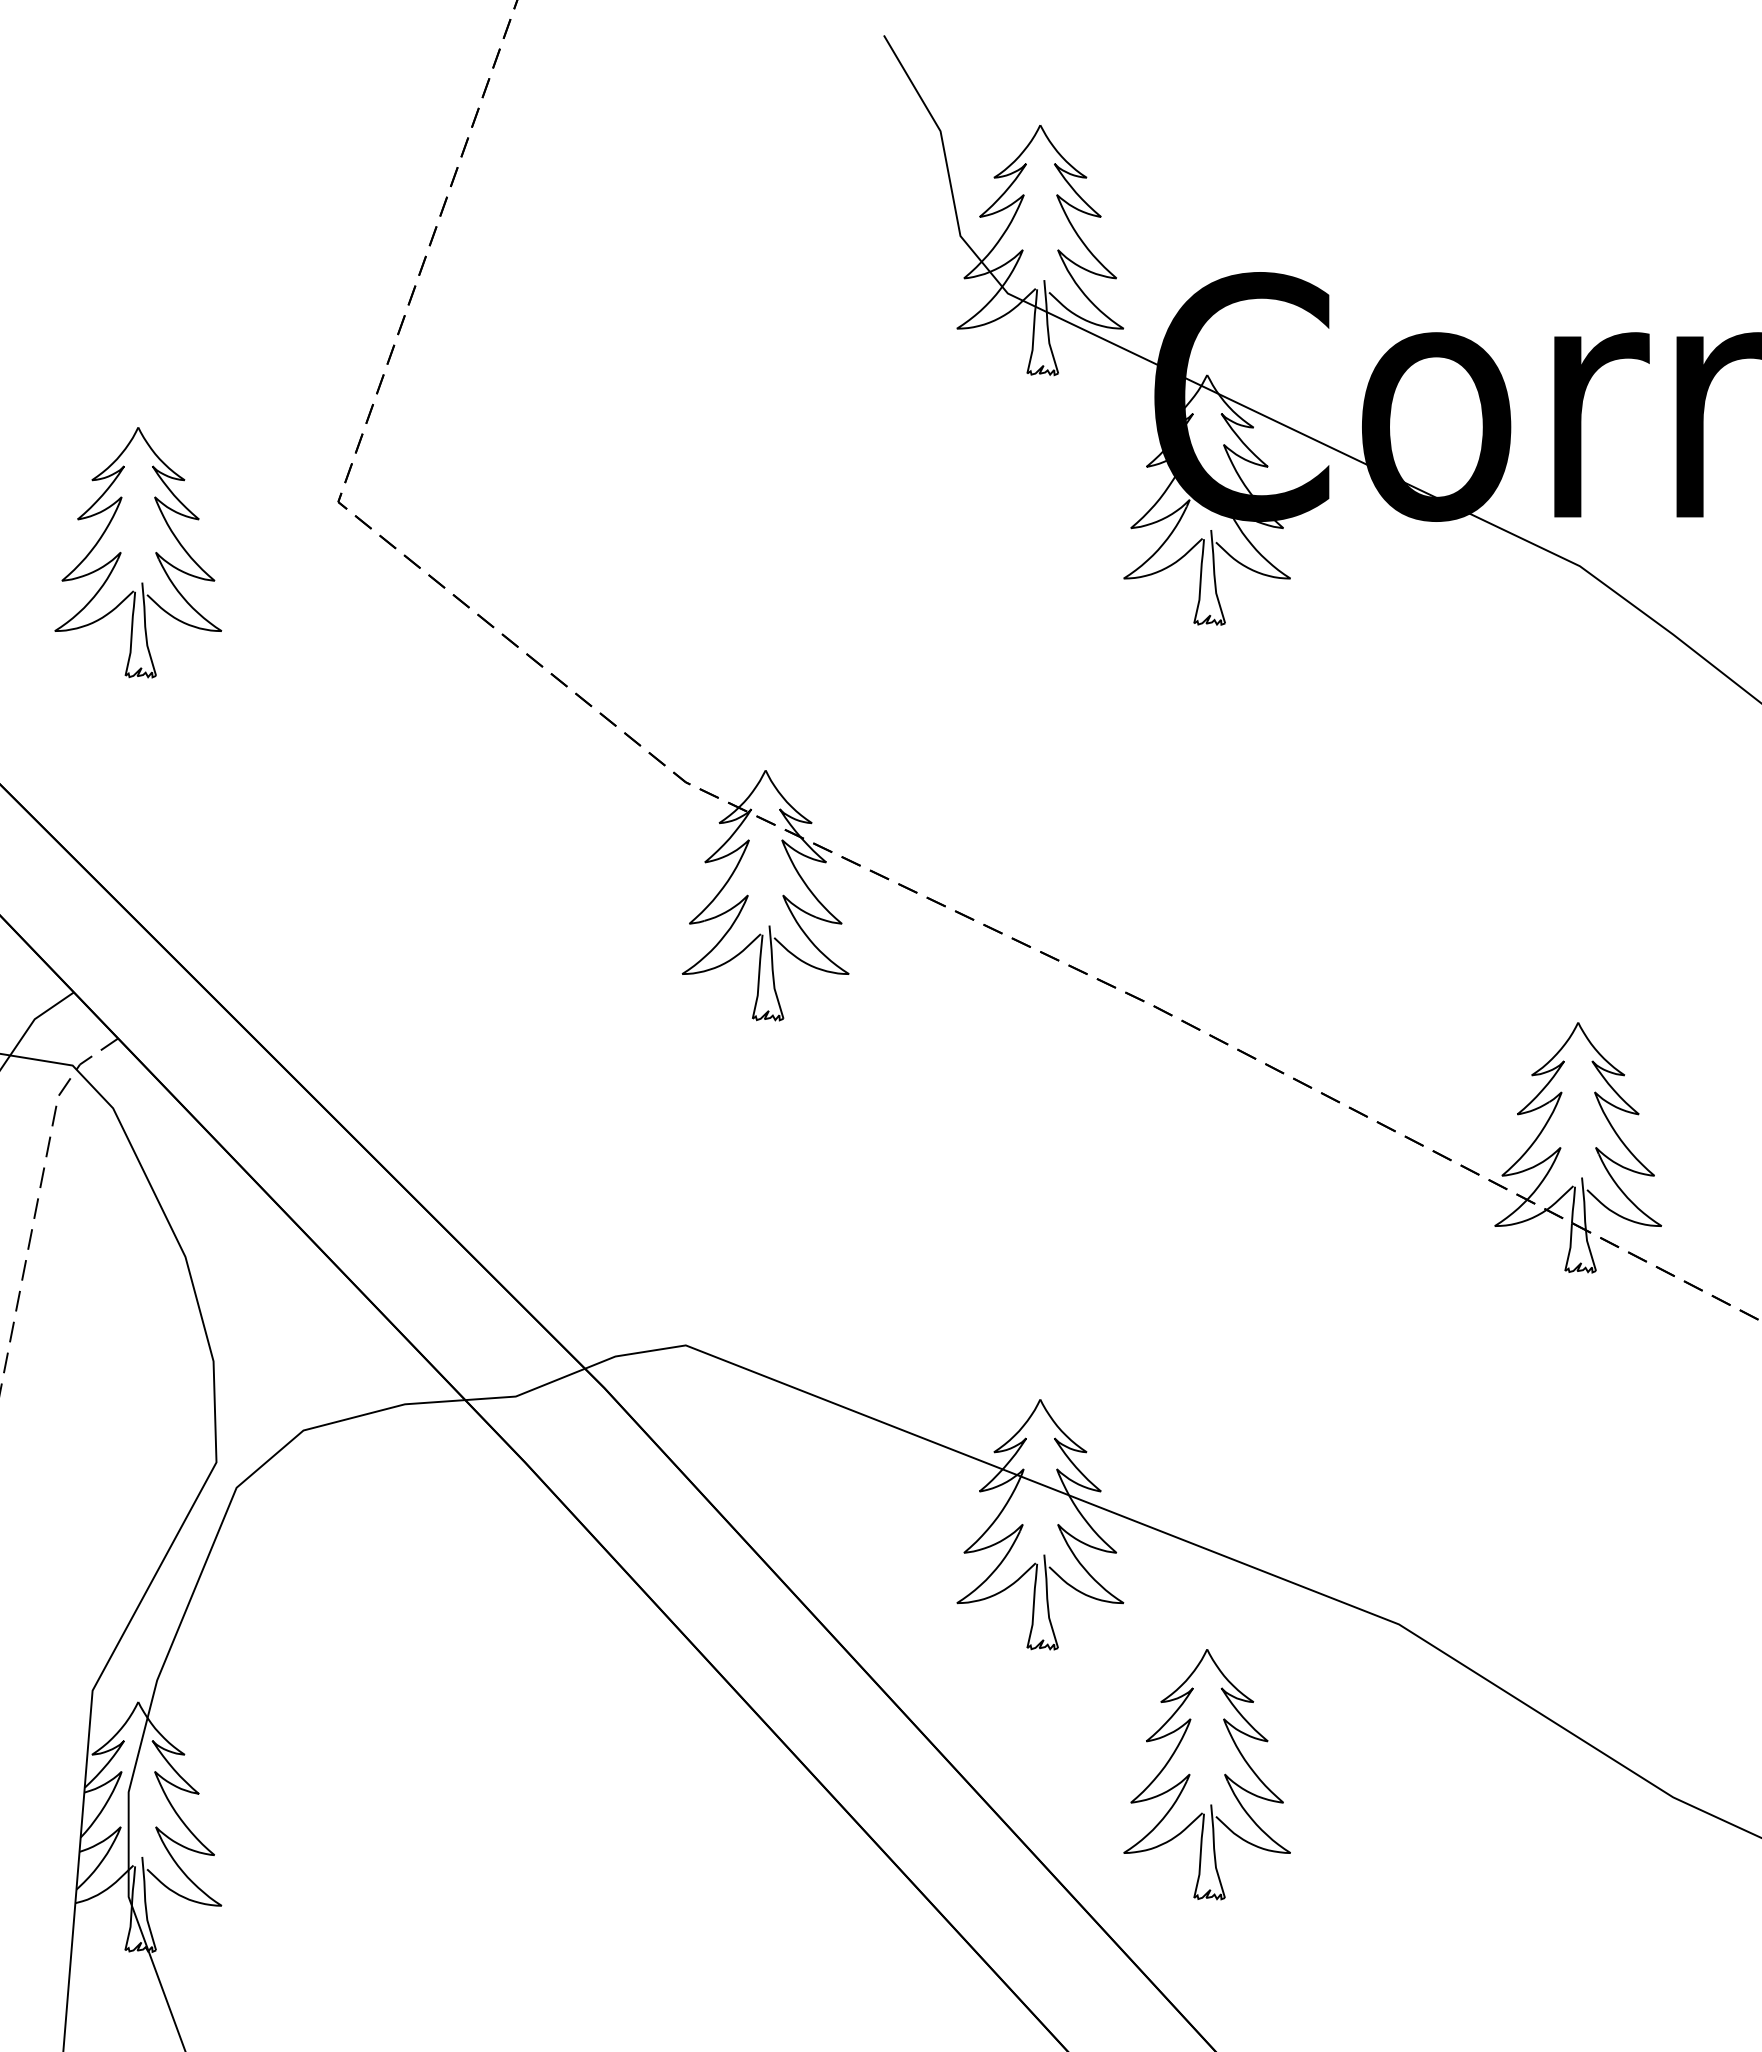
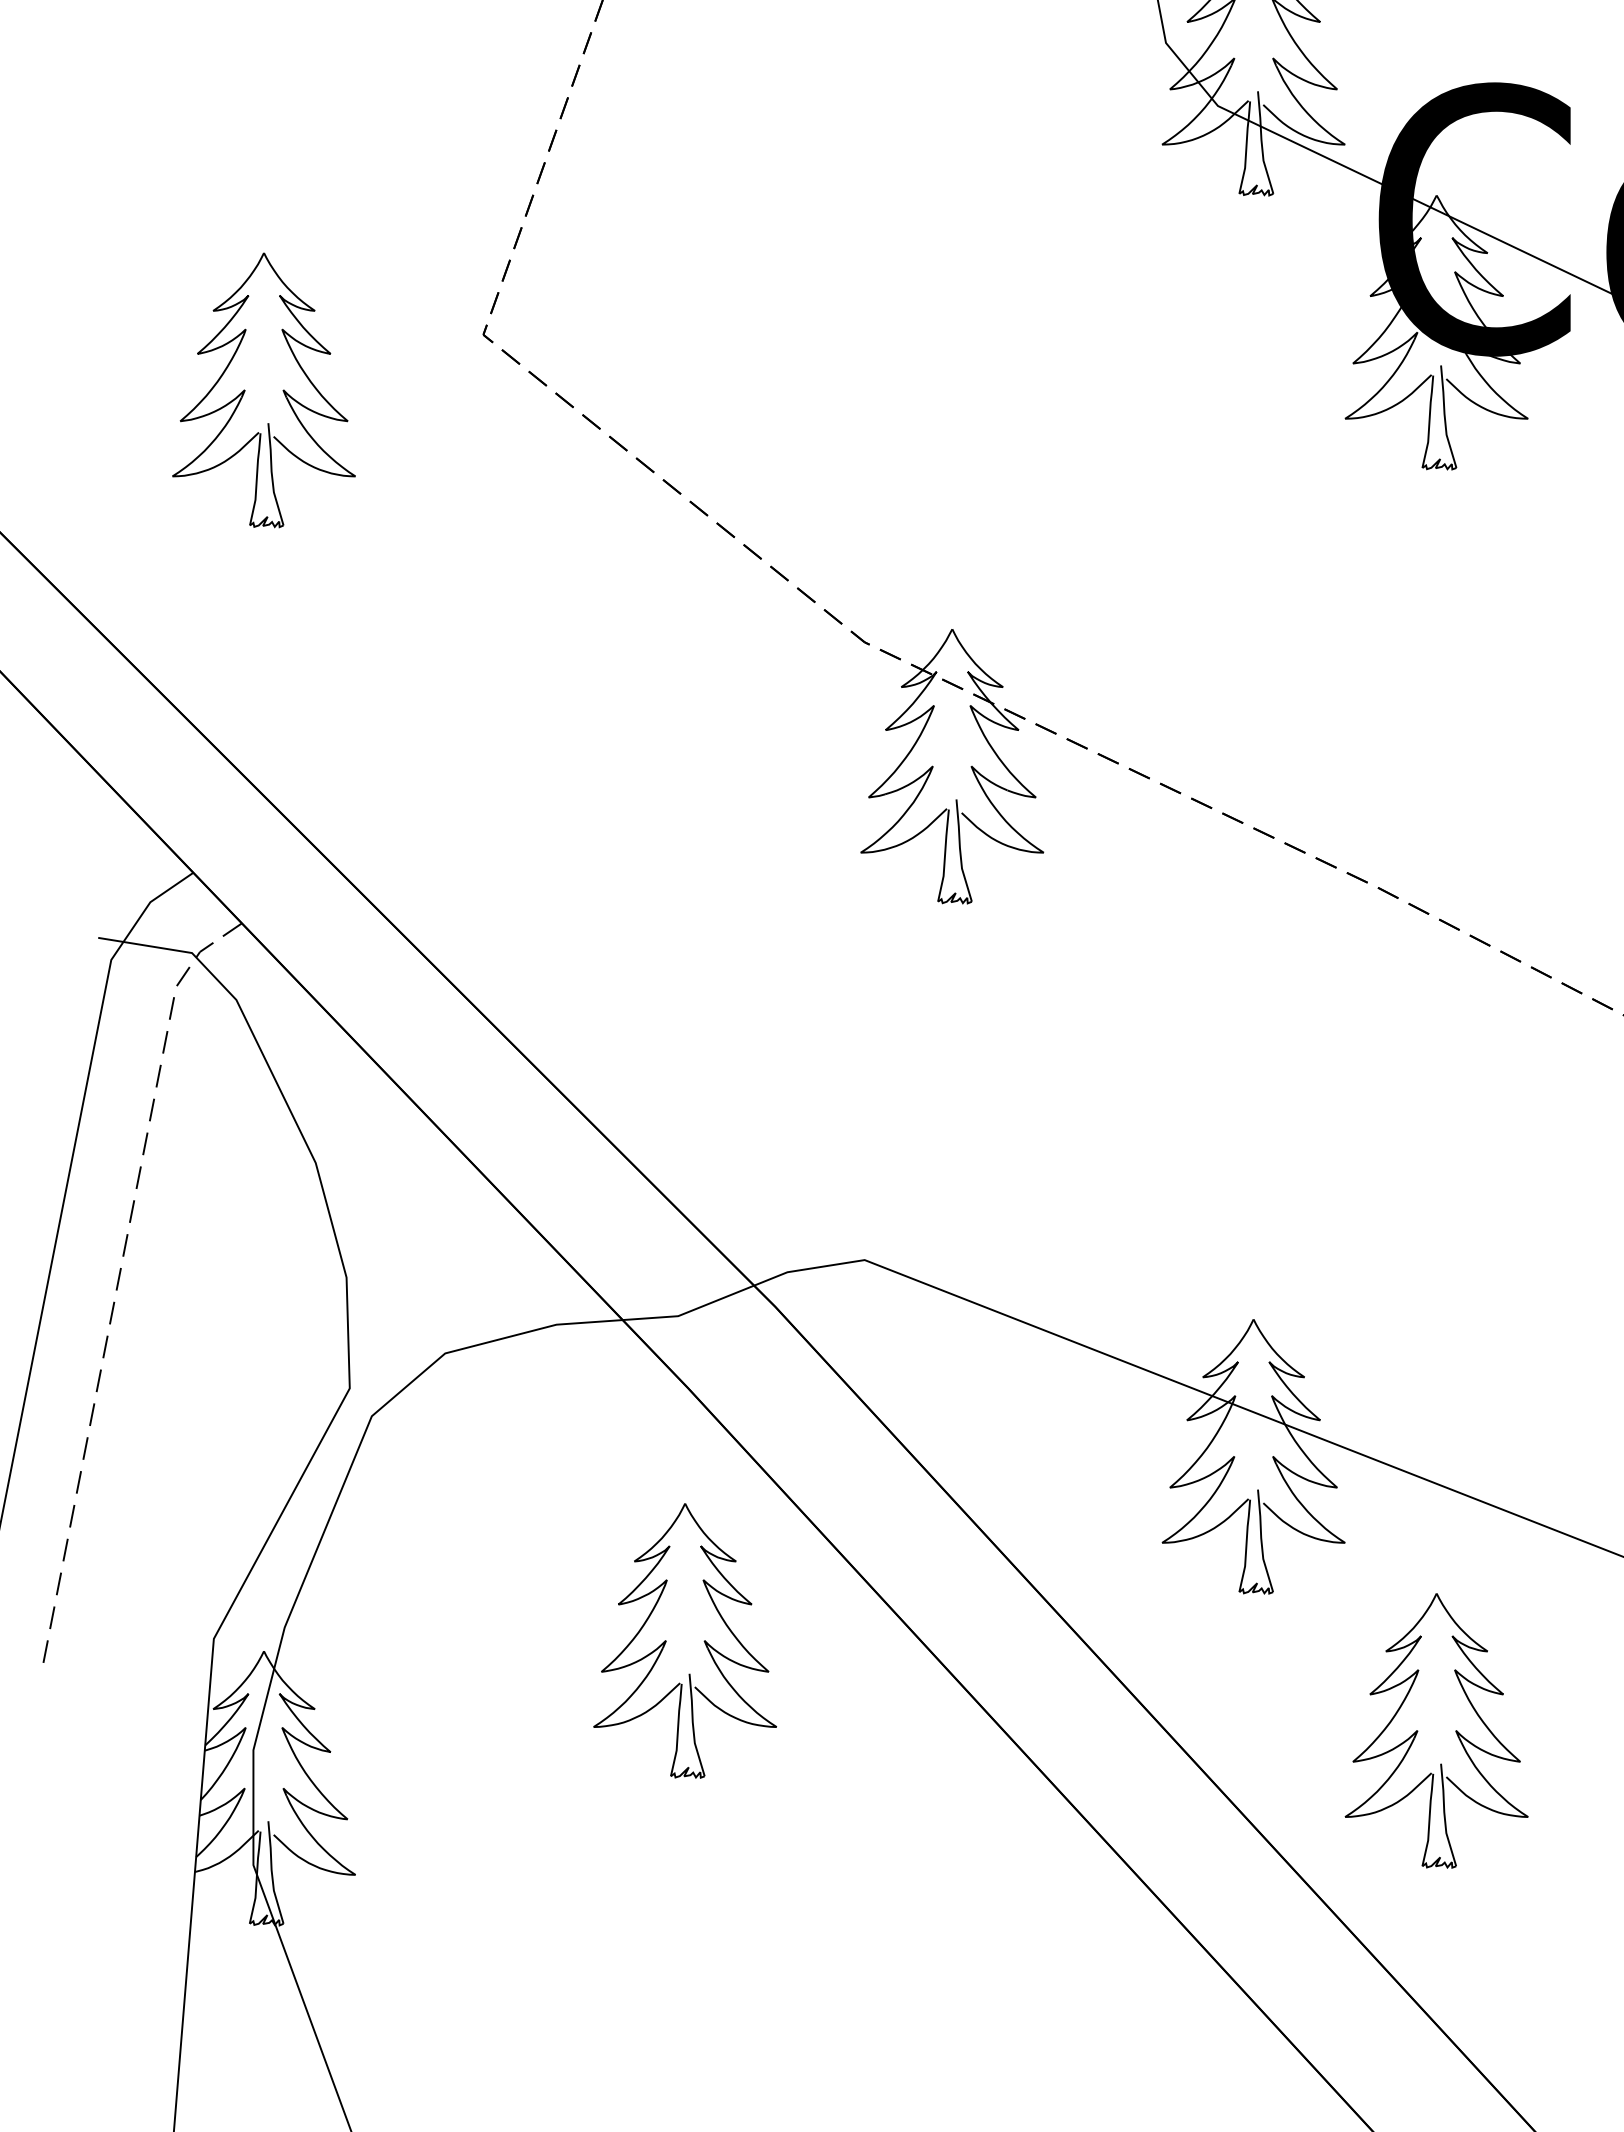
part: (505, 1692) -> (666, 1640), added

